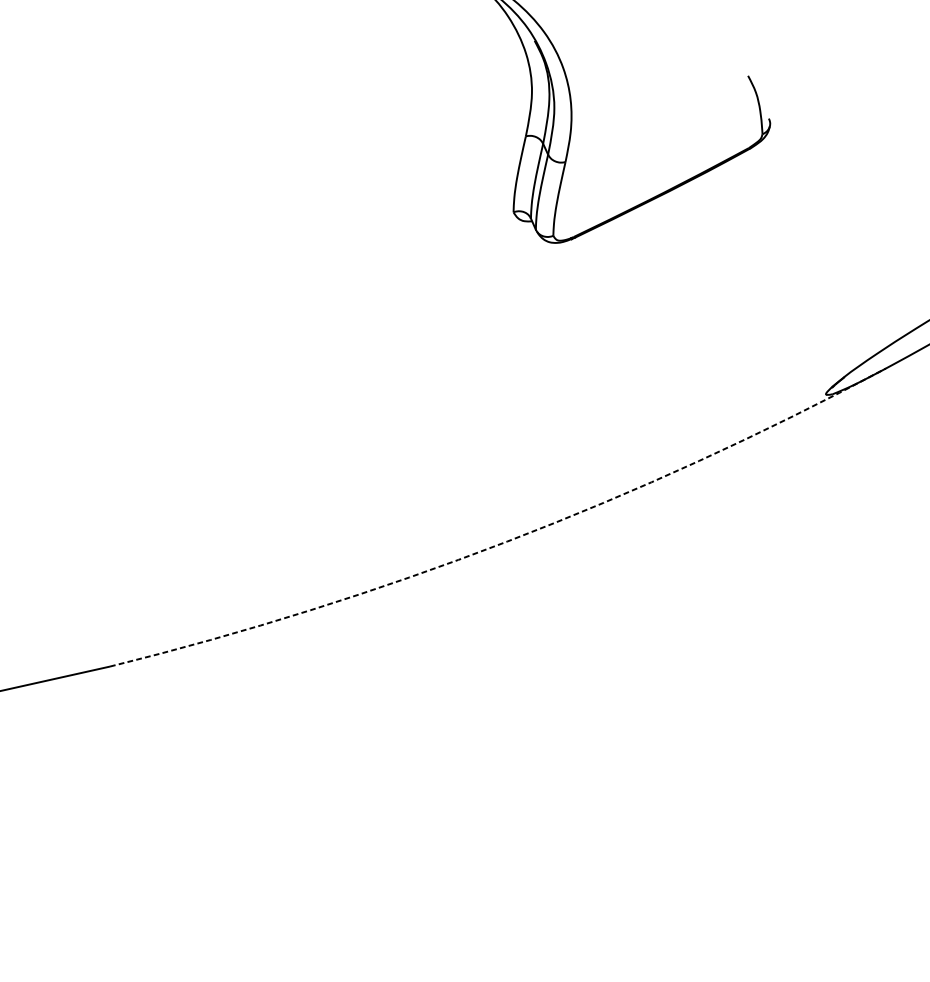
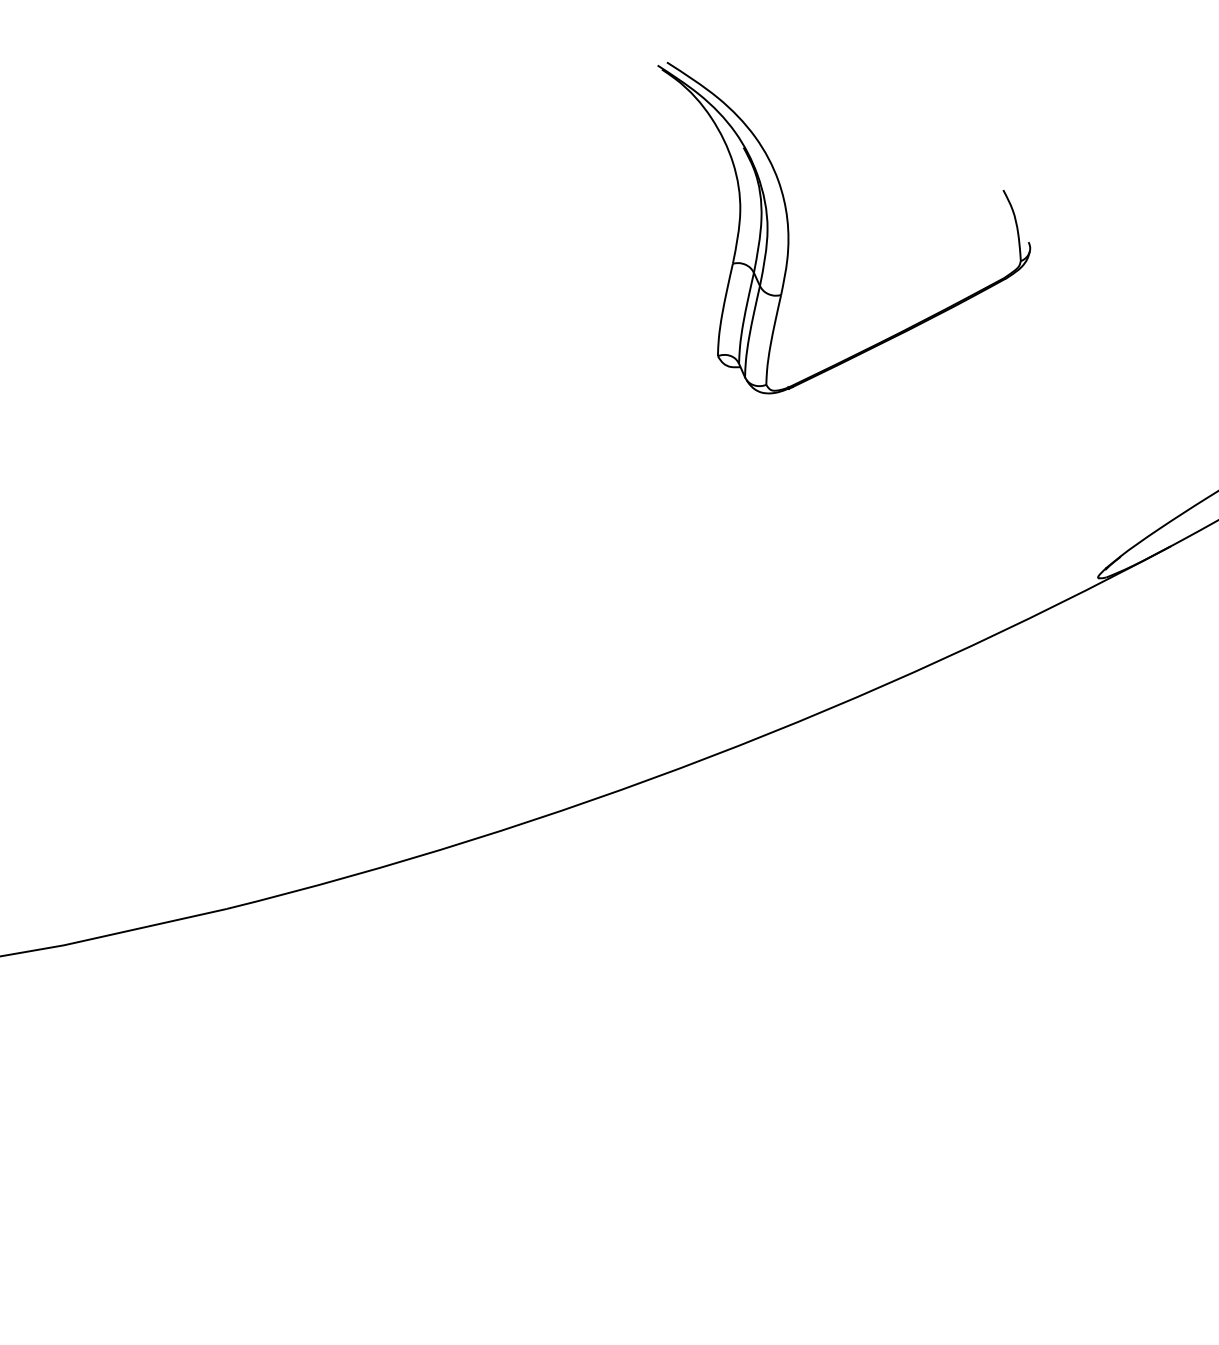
arc: (507, 541) -> (710, 756), dashed -> solid

